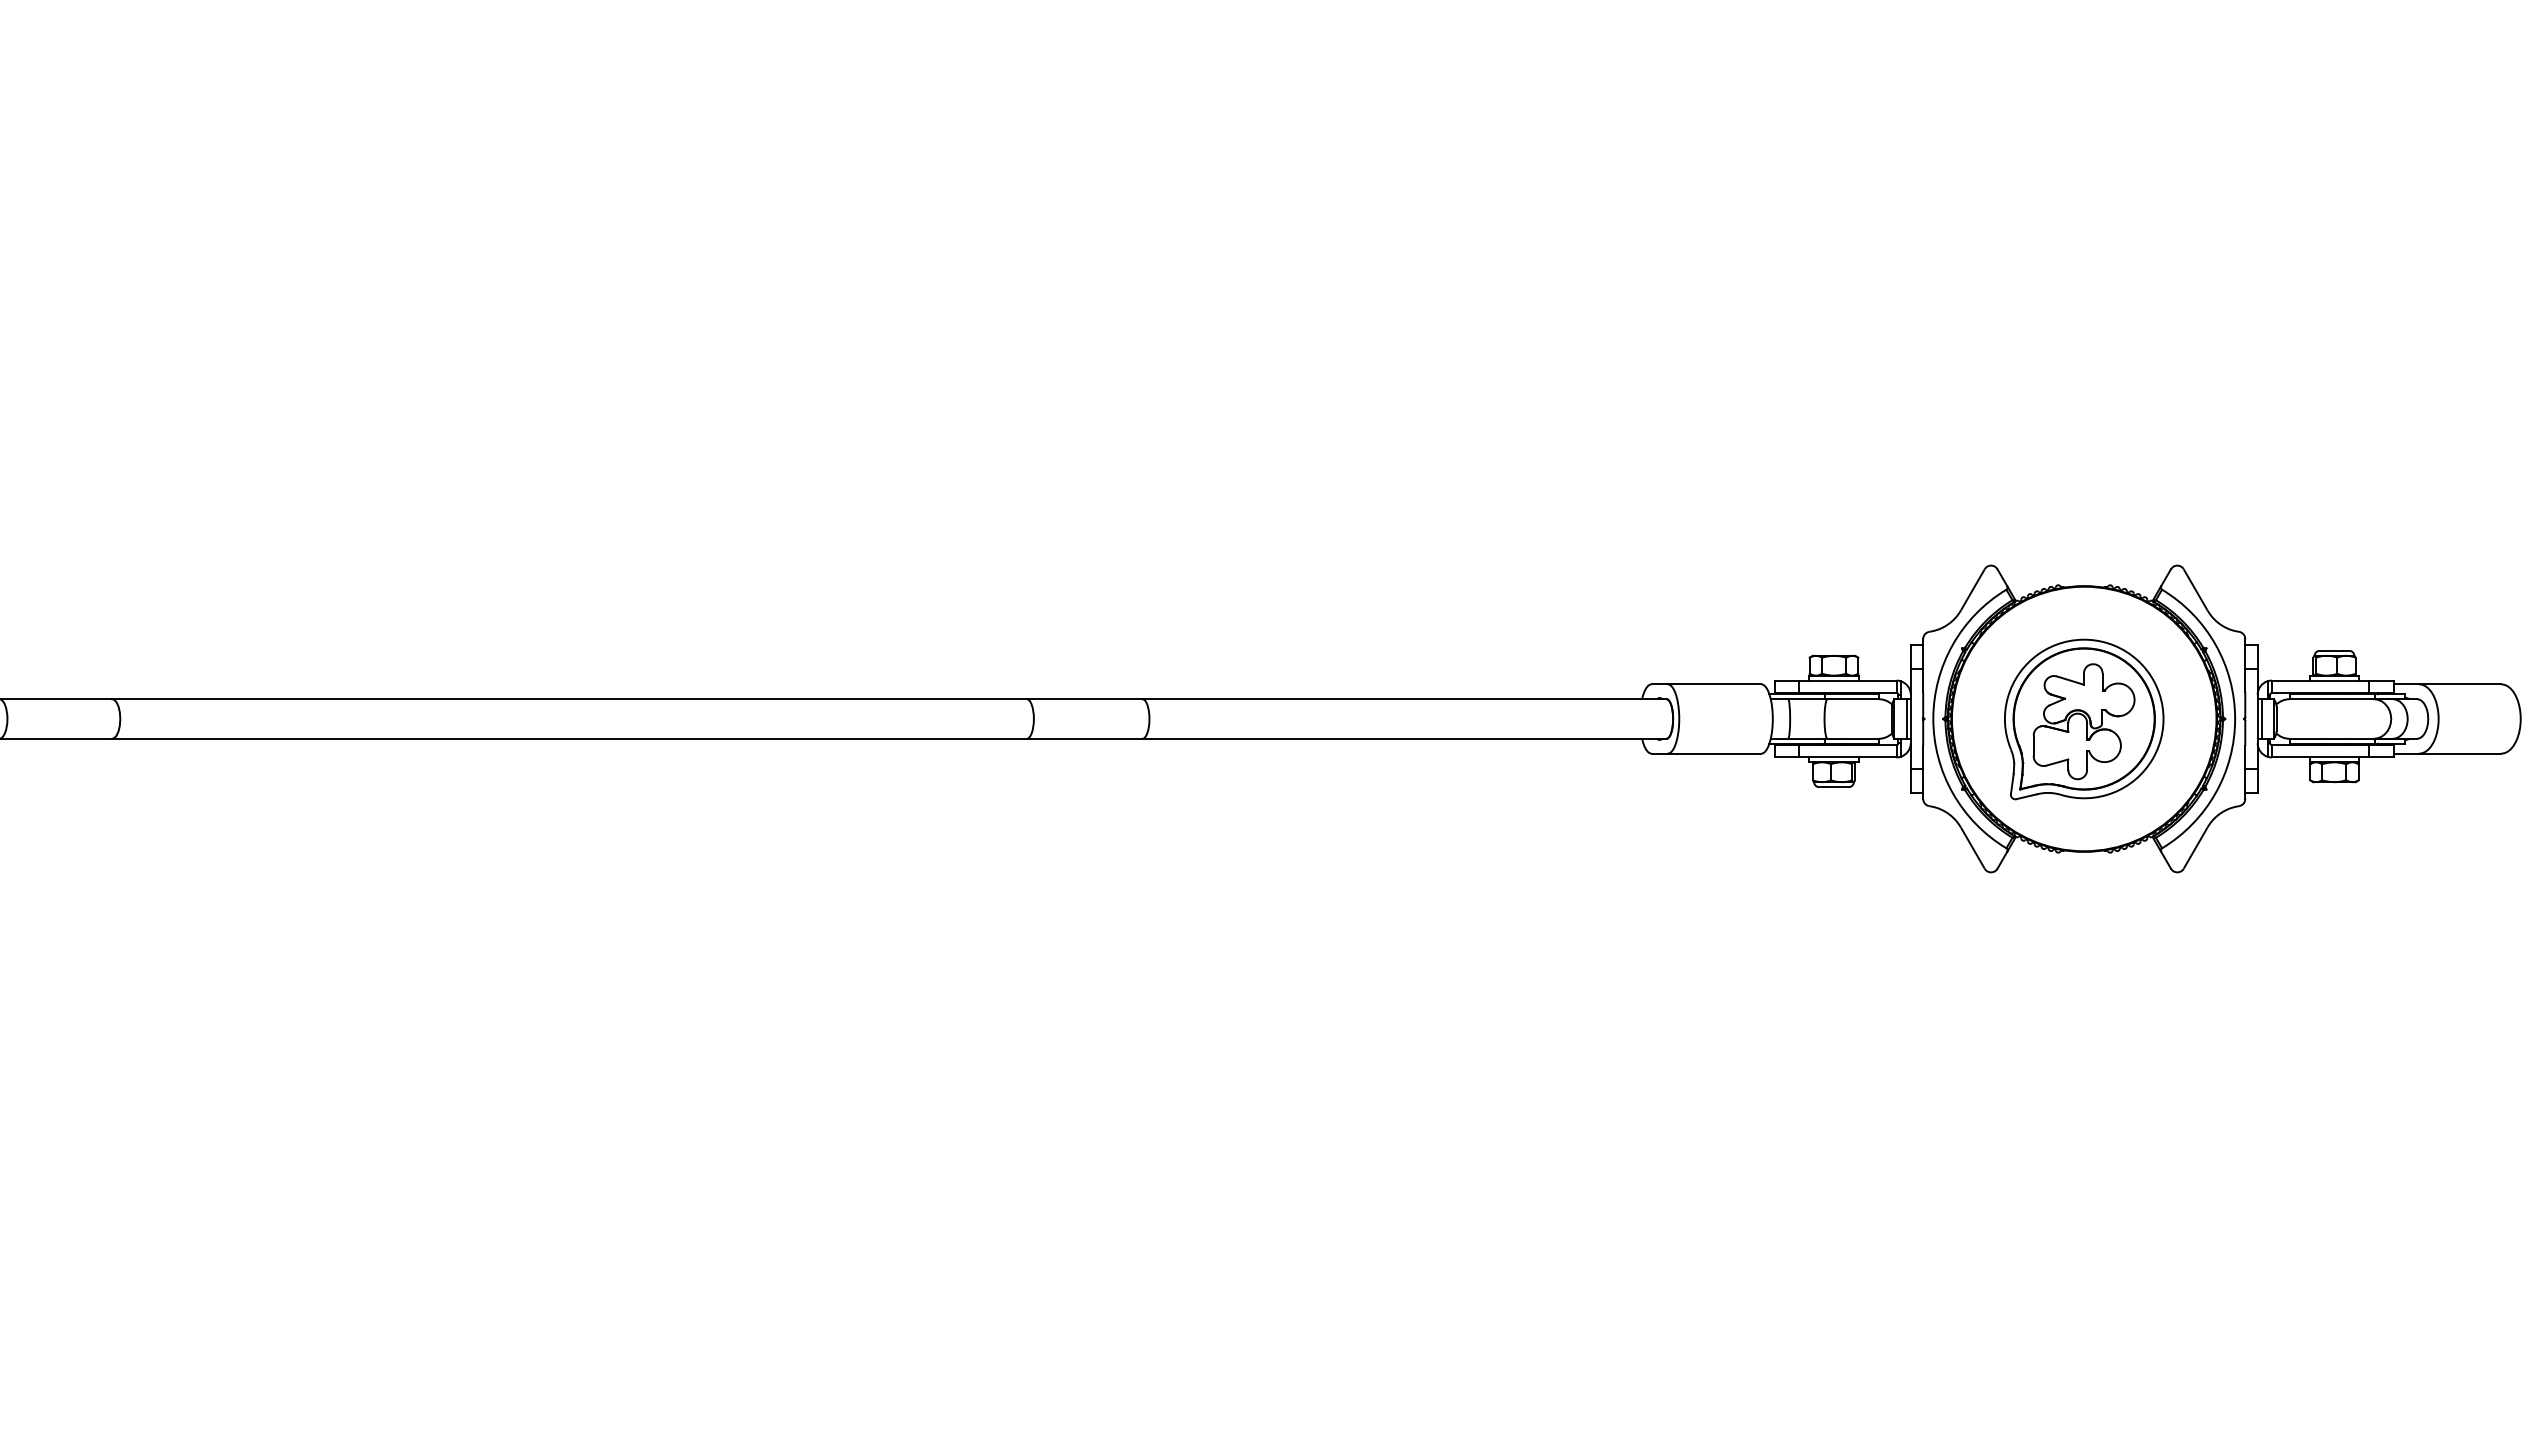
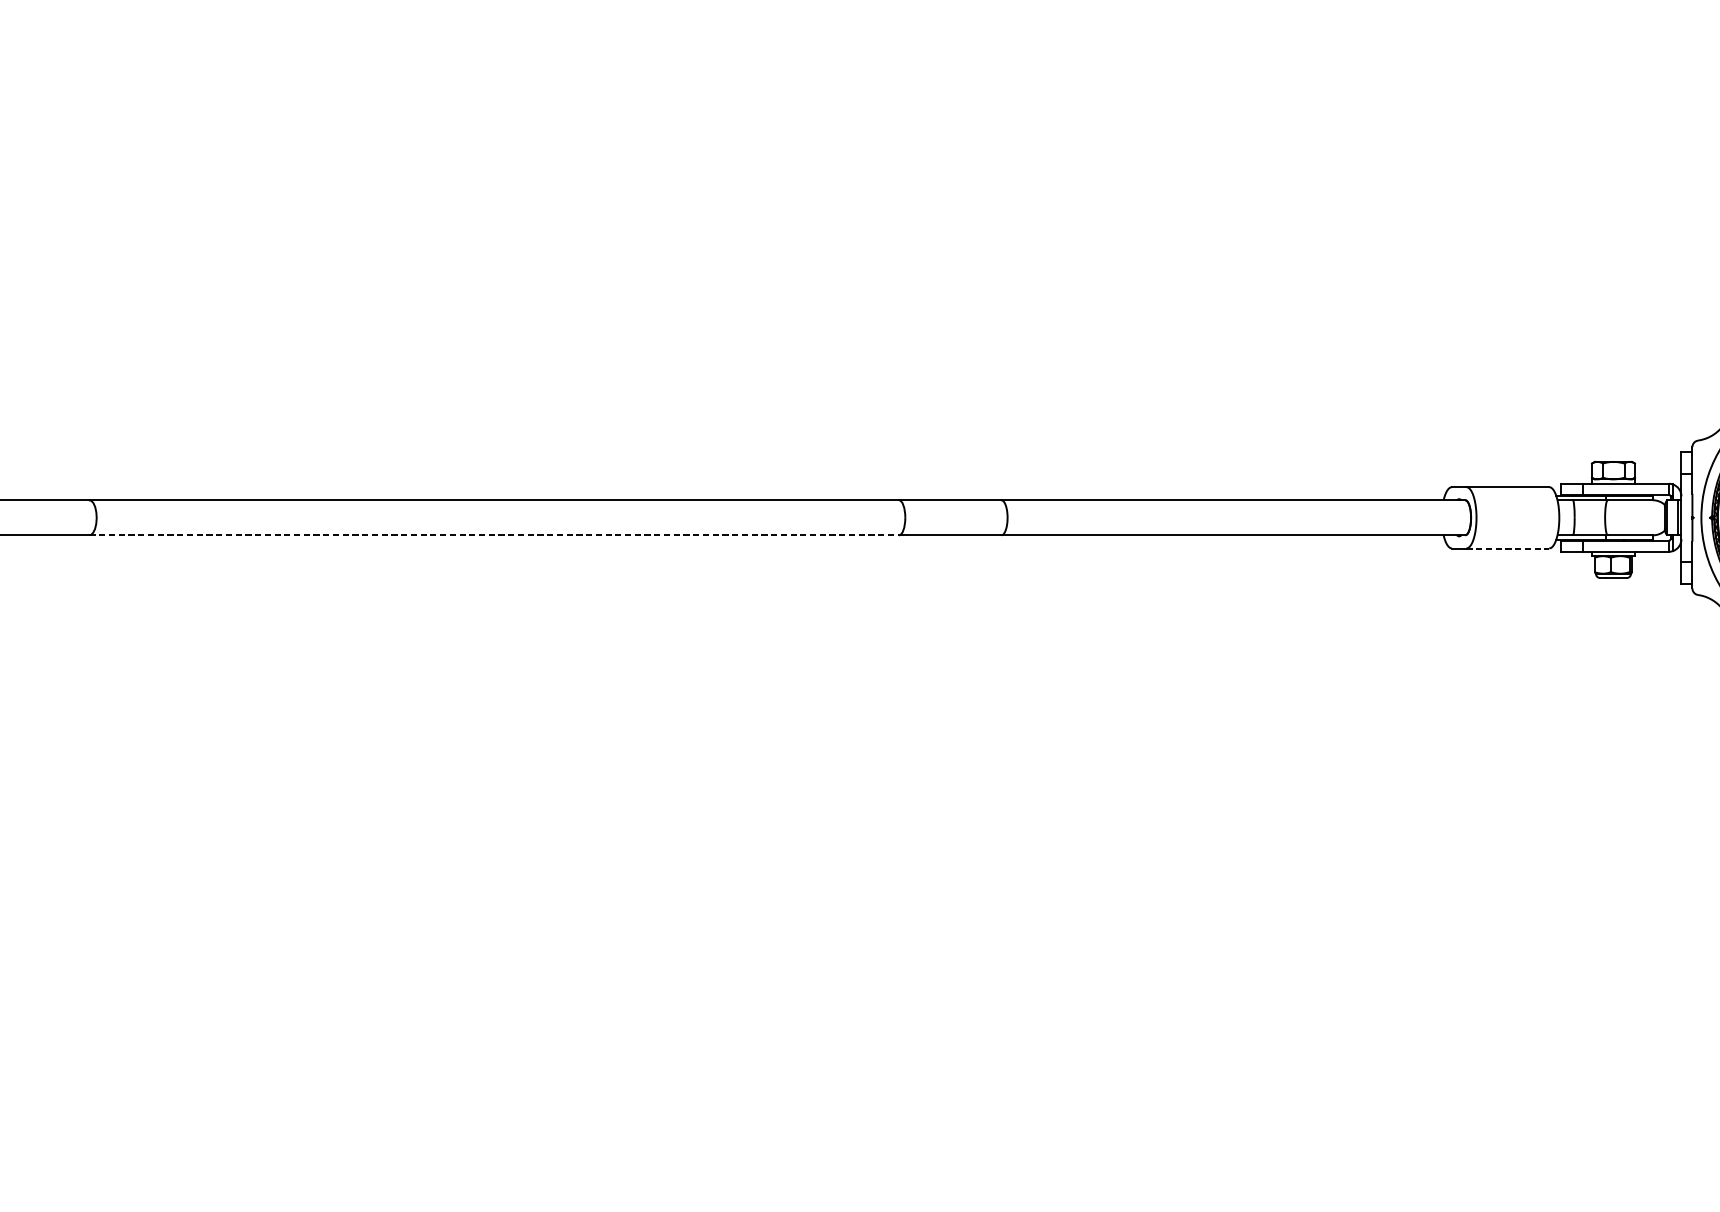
line: (569, 738) -> (494, 535), solid -> dashed
line: (1714, 753) -> (1507, 548), solid -> dashed

